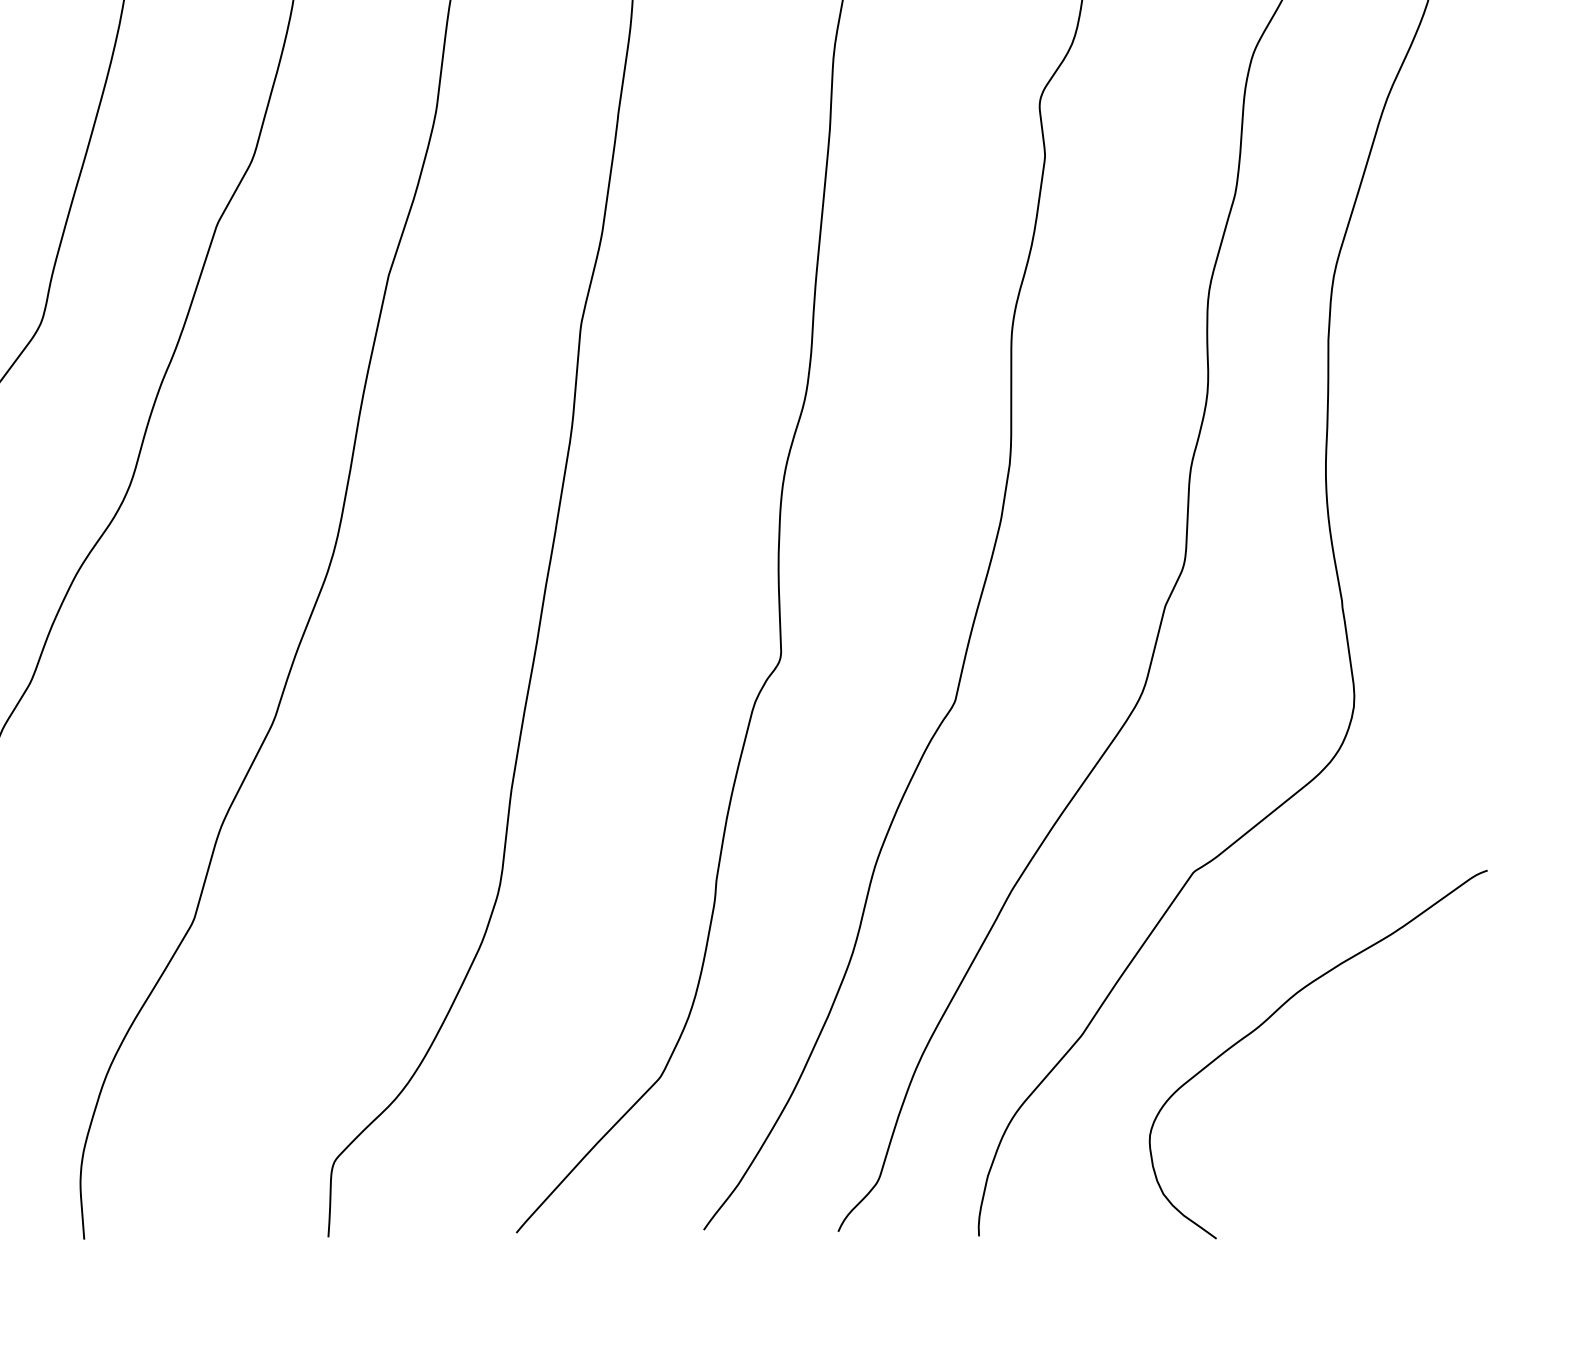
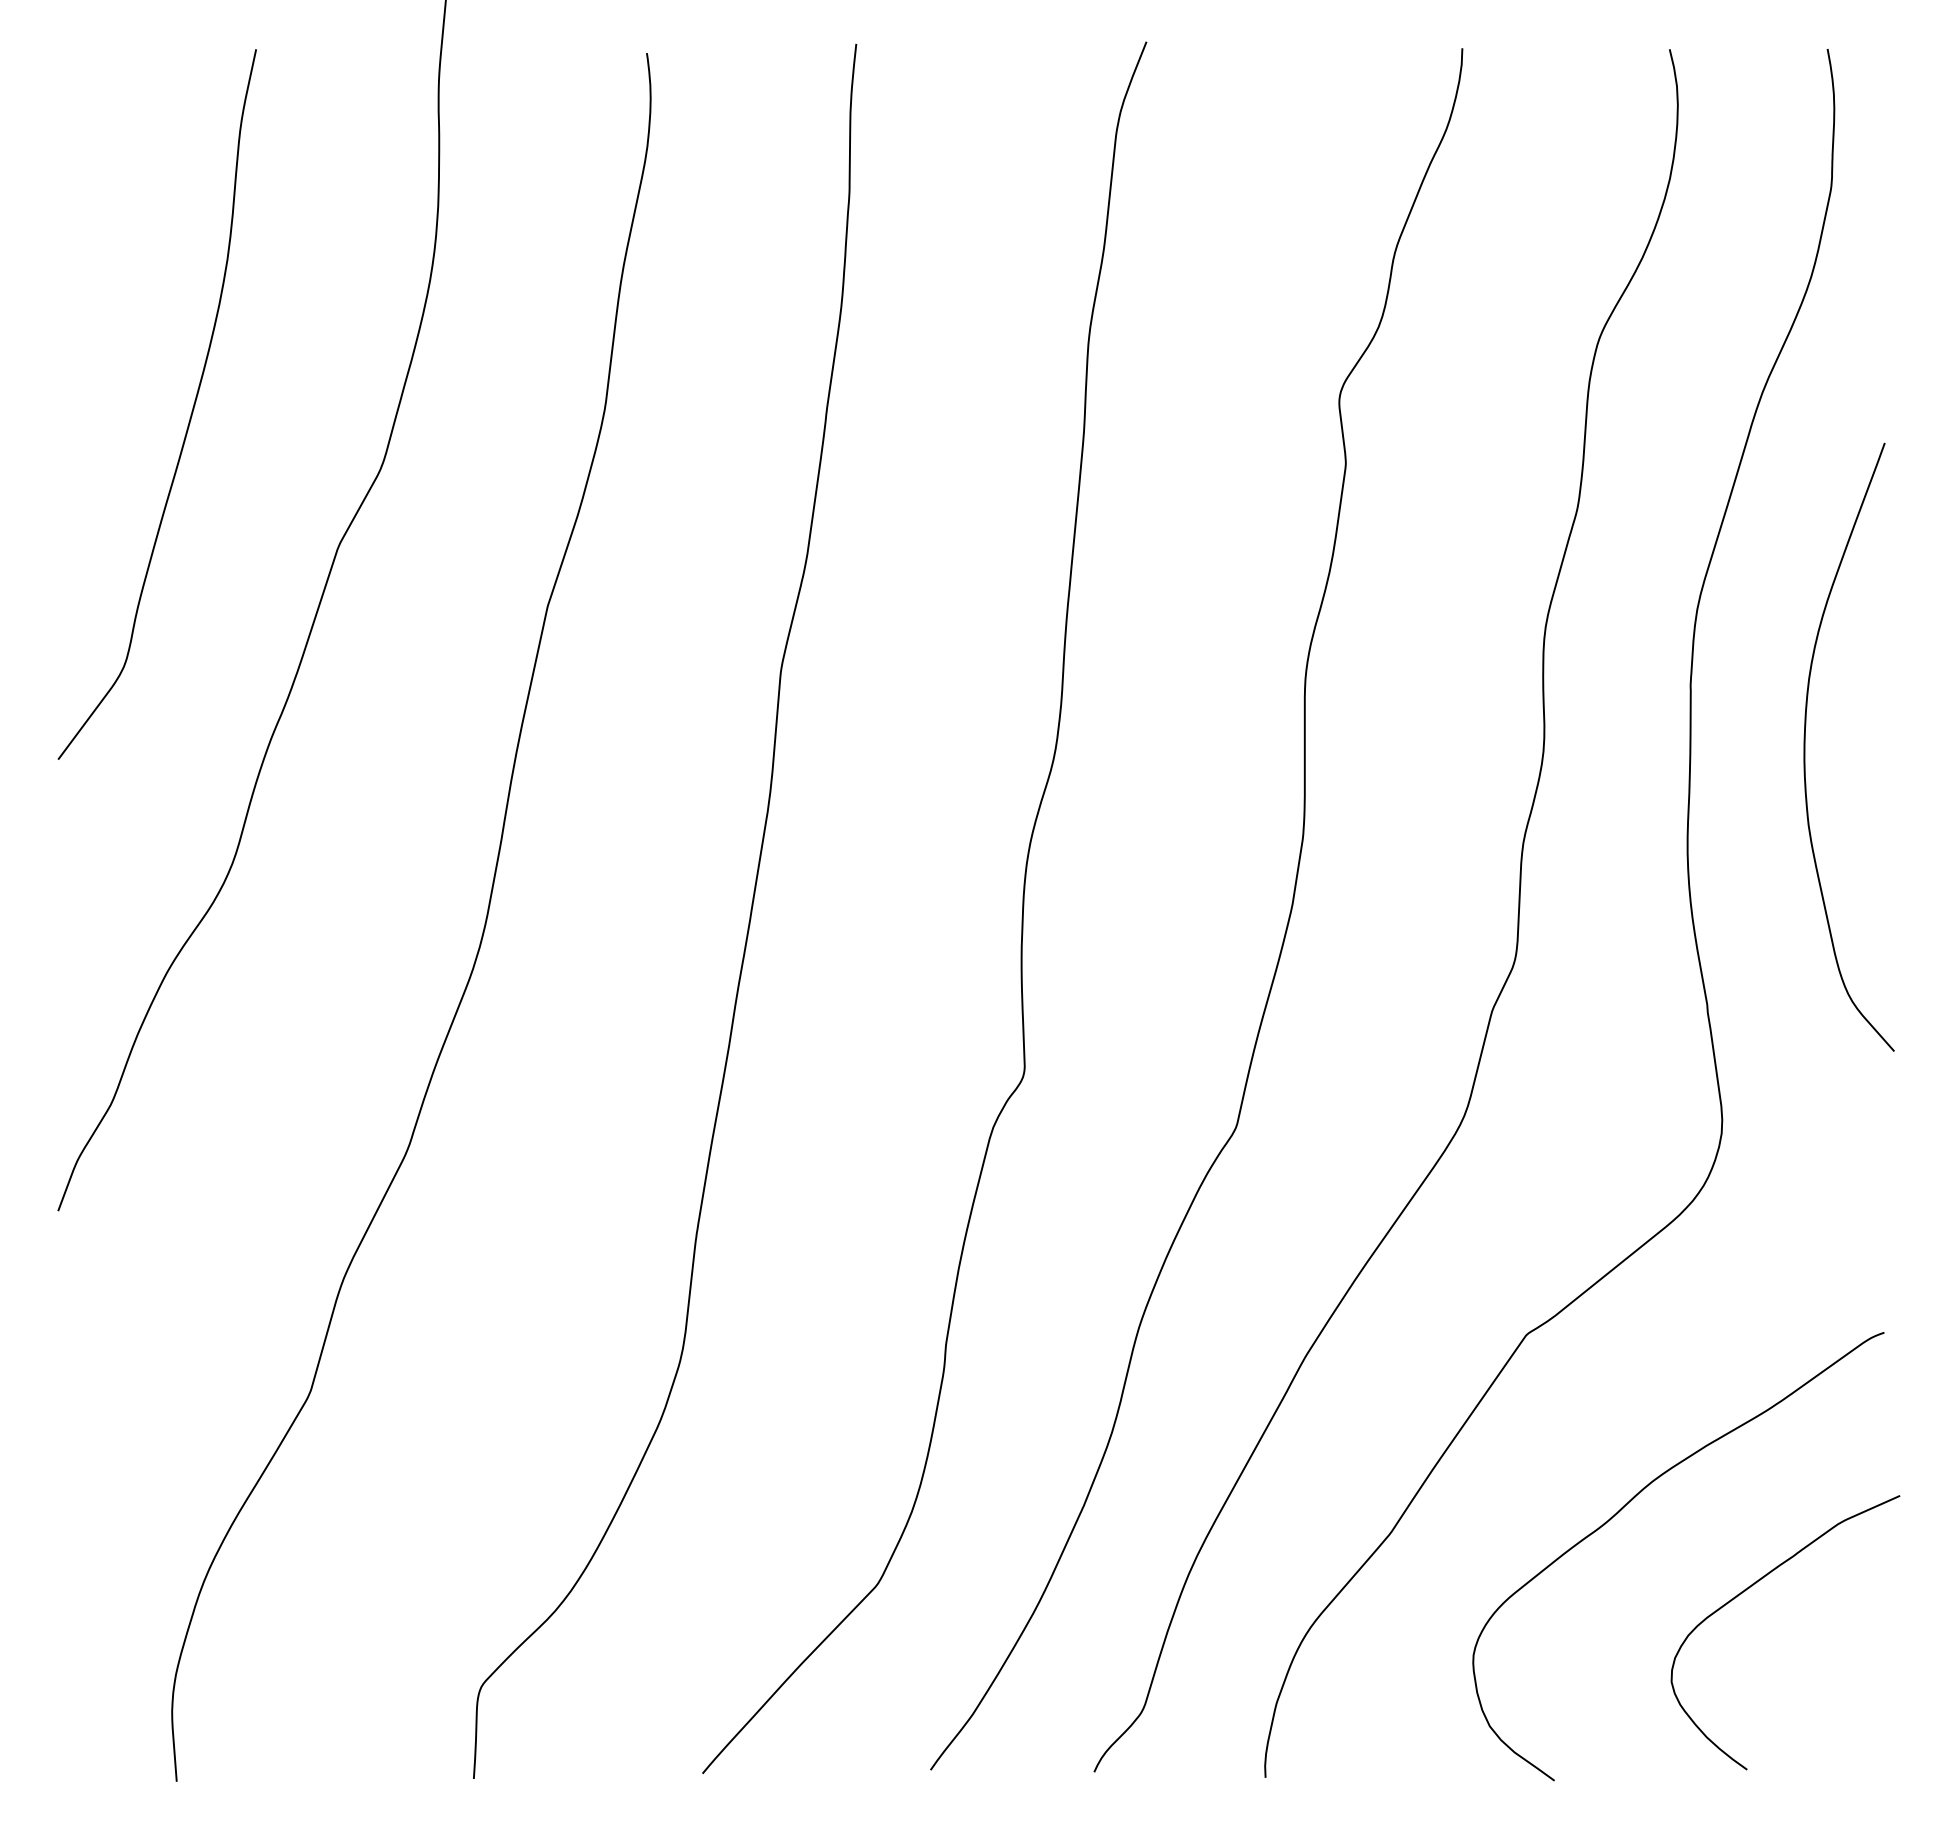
curve: (1422, 388) -> (1805, 746), added
curve: (1379, 1079) -> (1752, 1586), added

